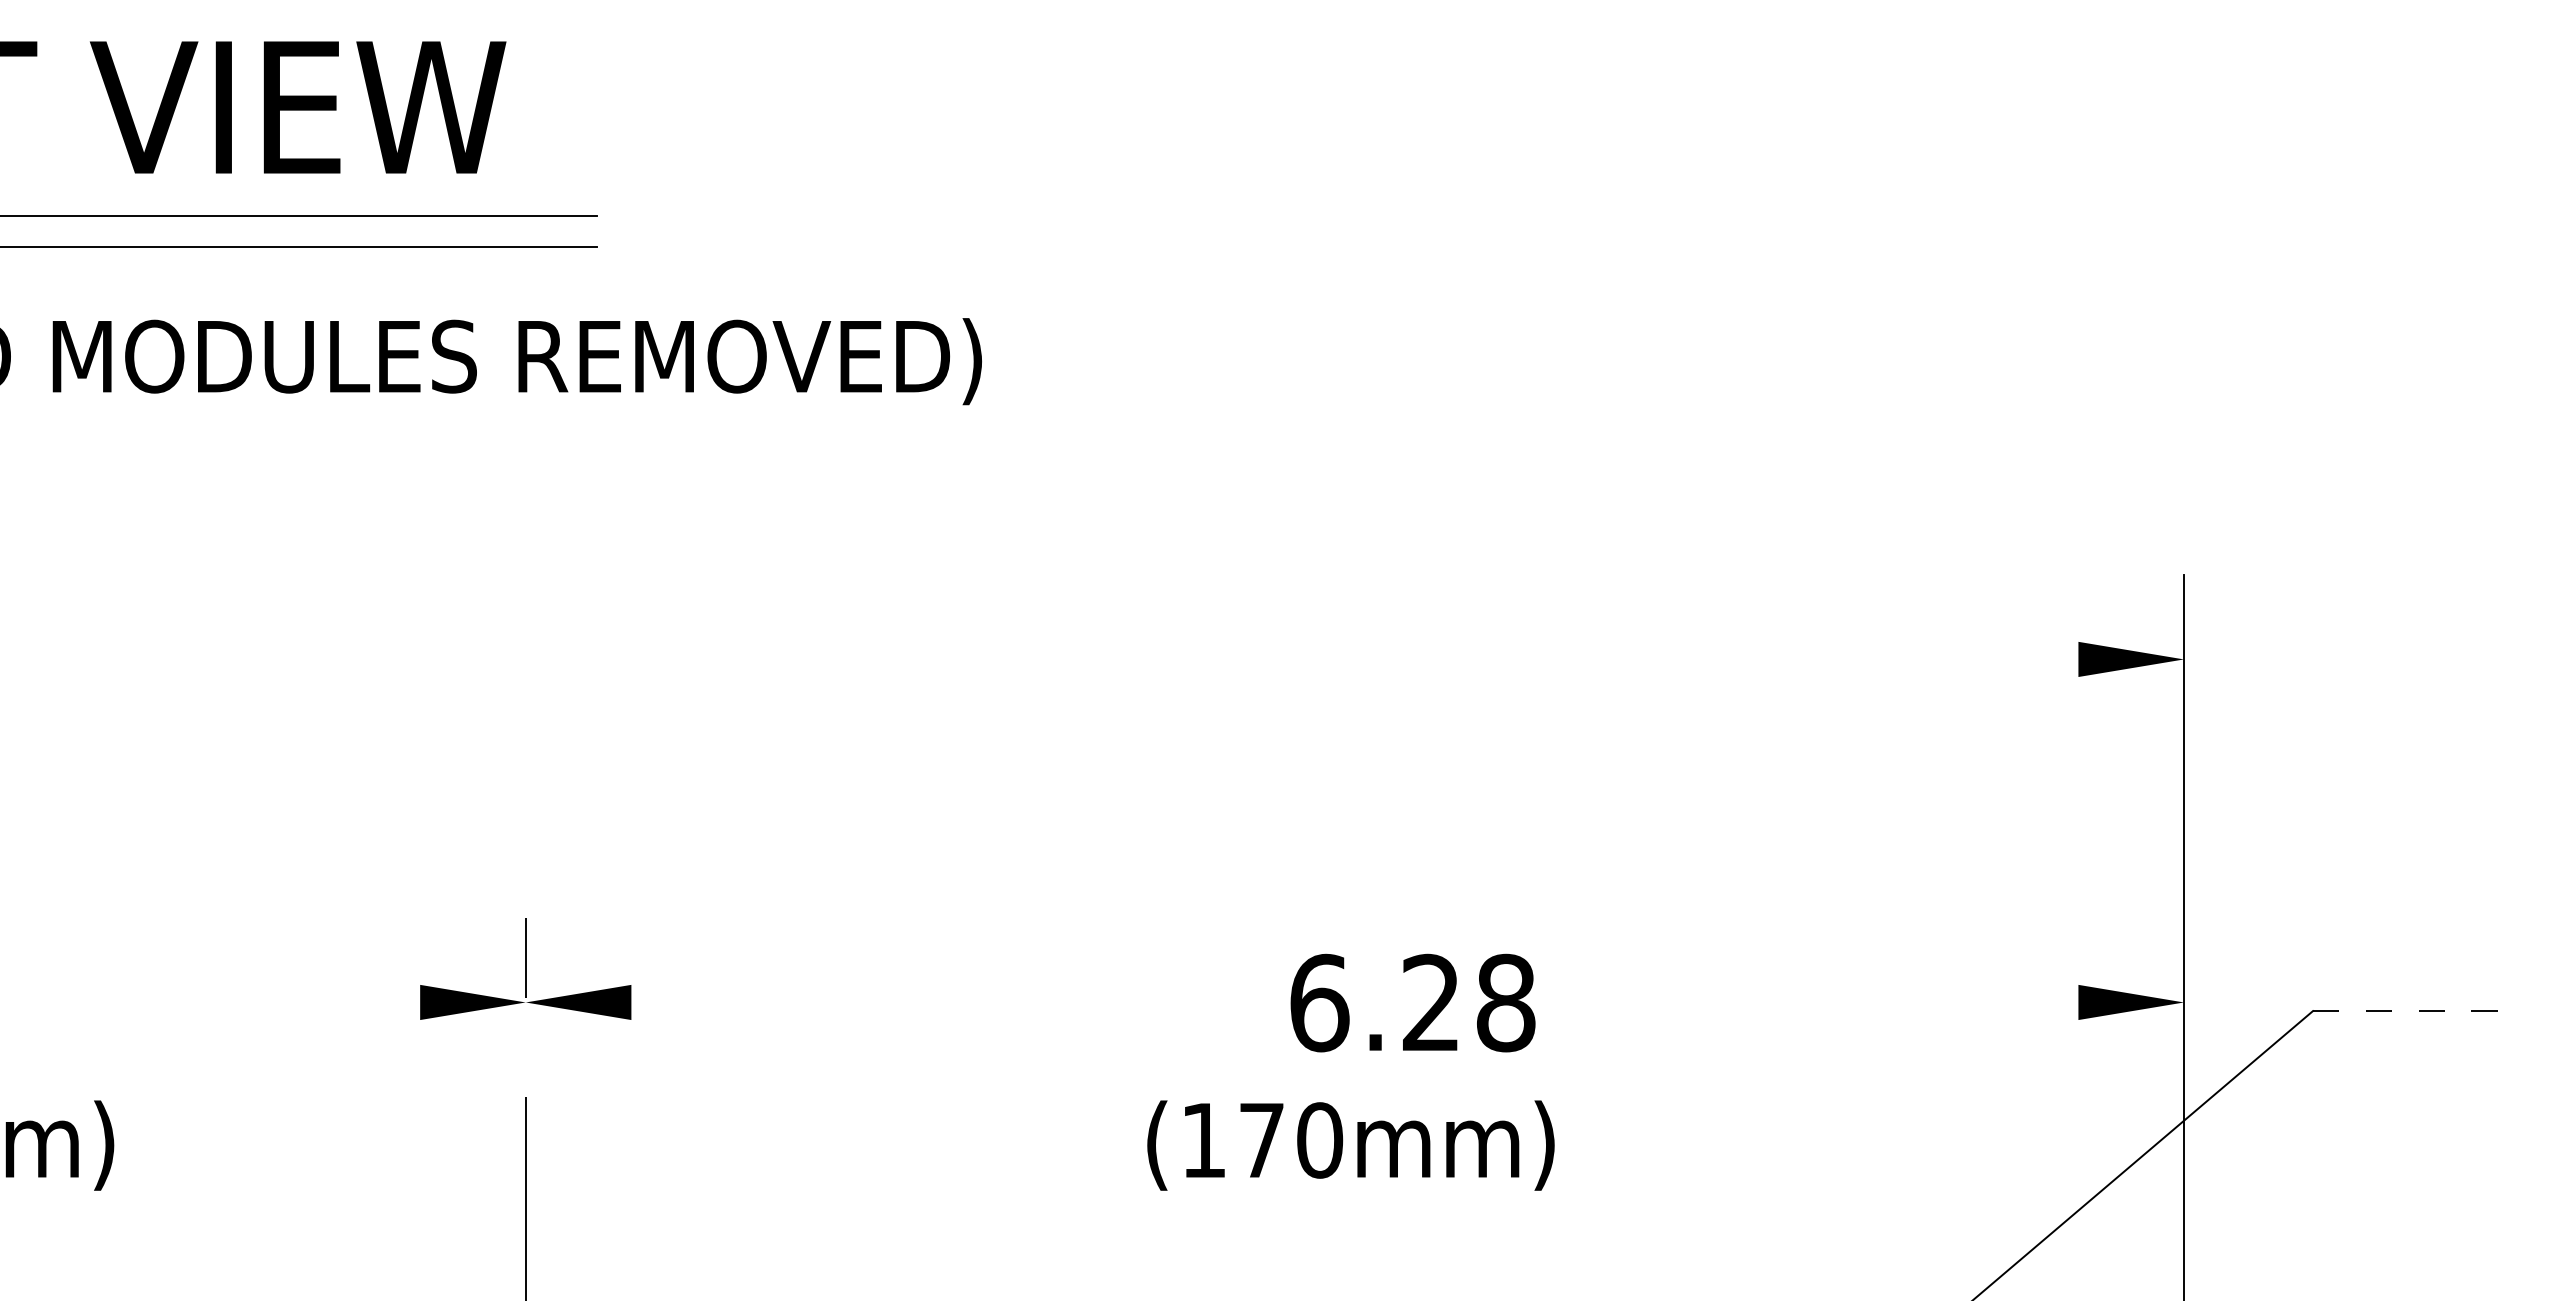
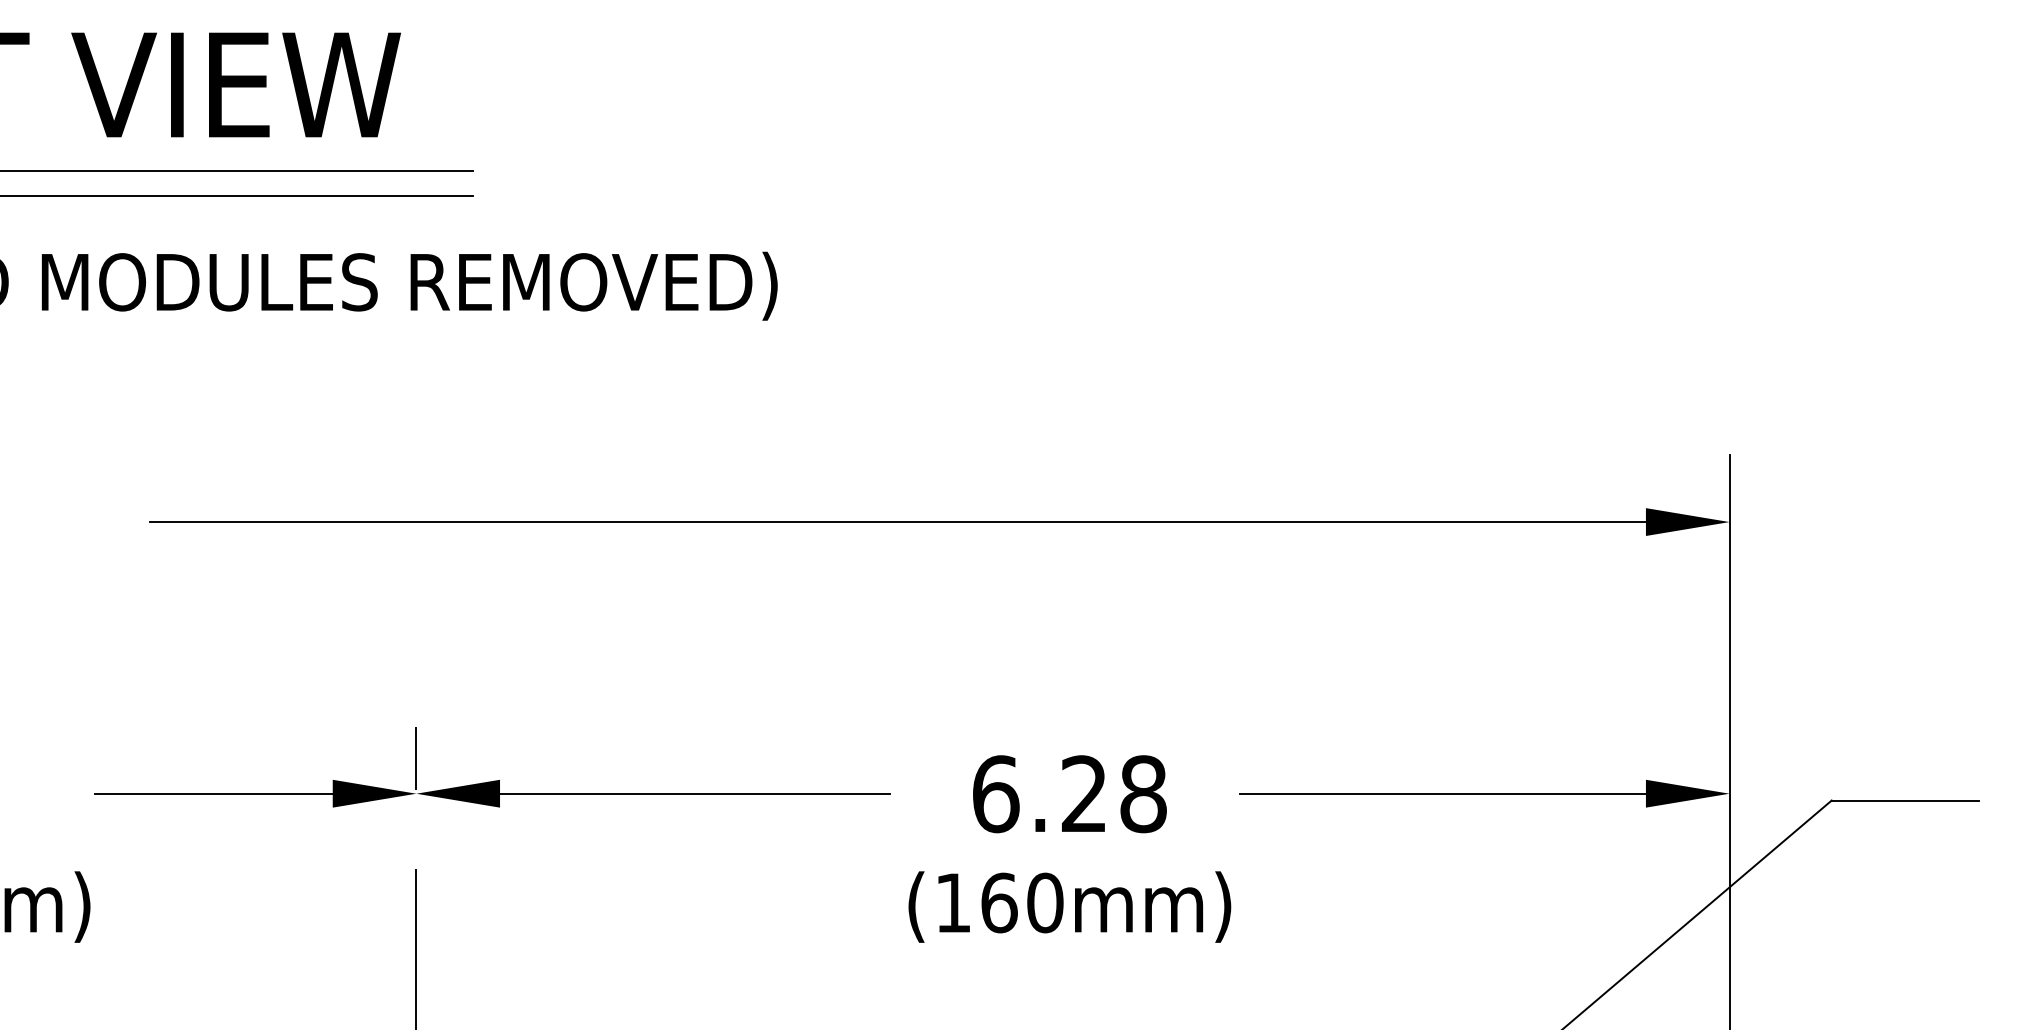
line: (1133, 659) -> (897, 522), added
line: (269, 1002) -> (213, 793), added
line: (877, 1002) -> (694, 793), added
text: (1412, 1002) -> (1069, 793), moved
line: (1822, 1002) -> (1443, 793), added
line: (2405, 1011) -> (1904, 800), dashed -> solid
text: (1262, 1140) -> (999, 903), (170mm) -> (160mm)

